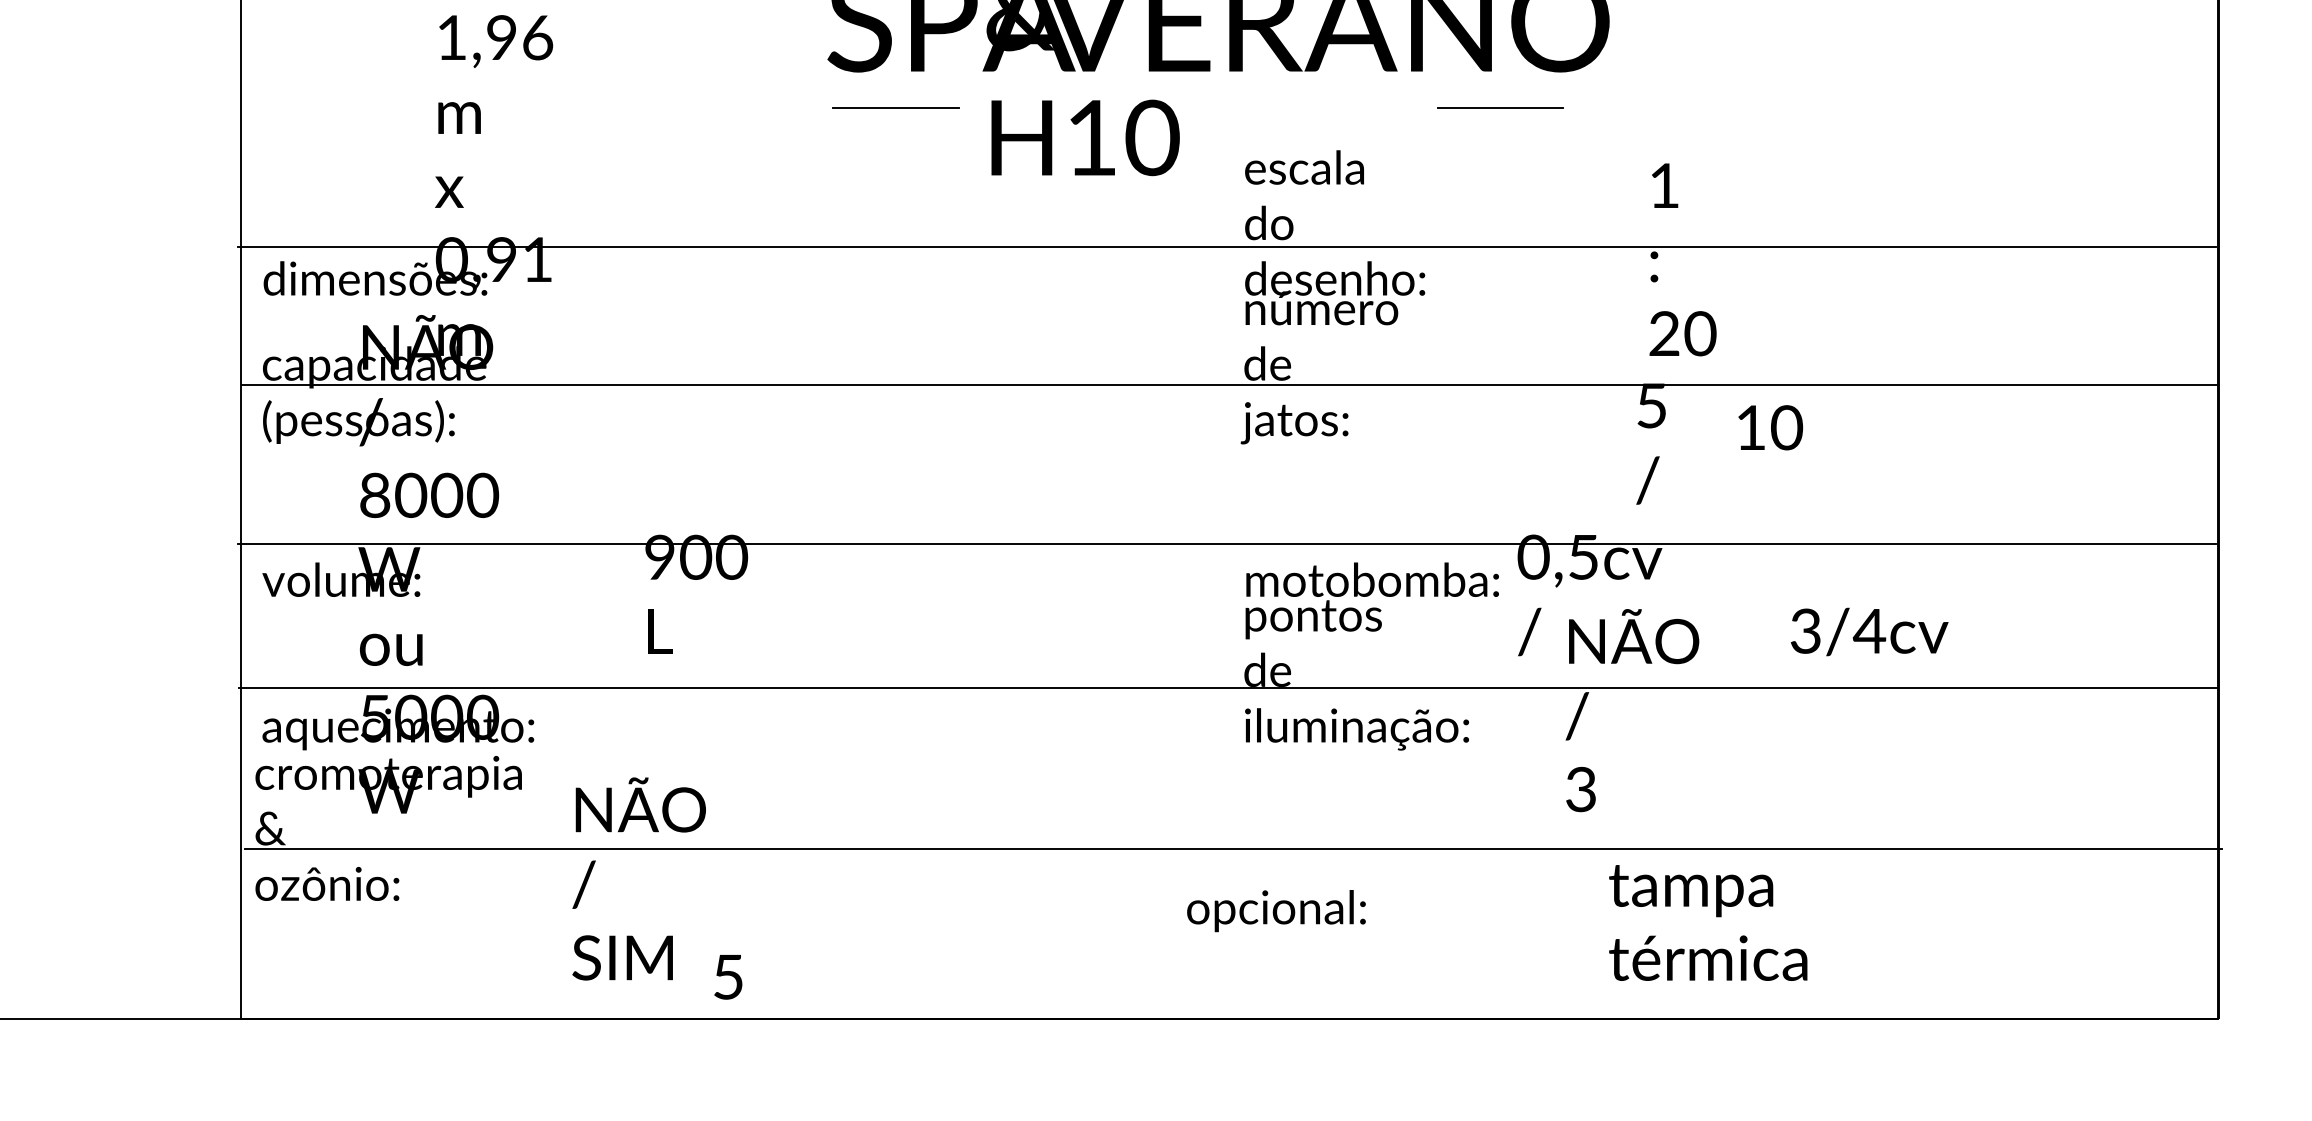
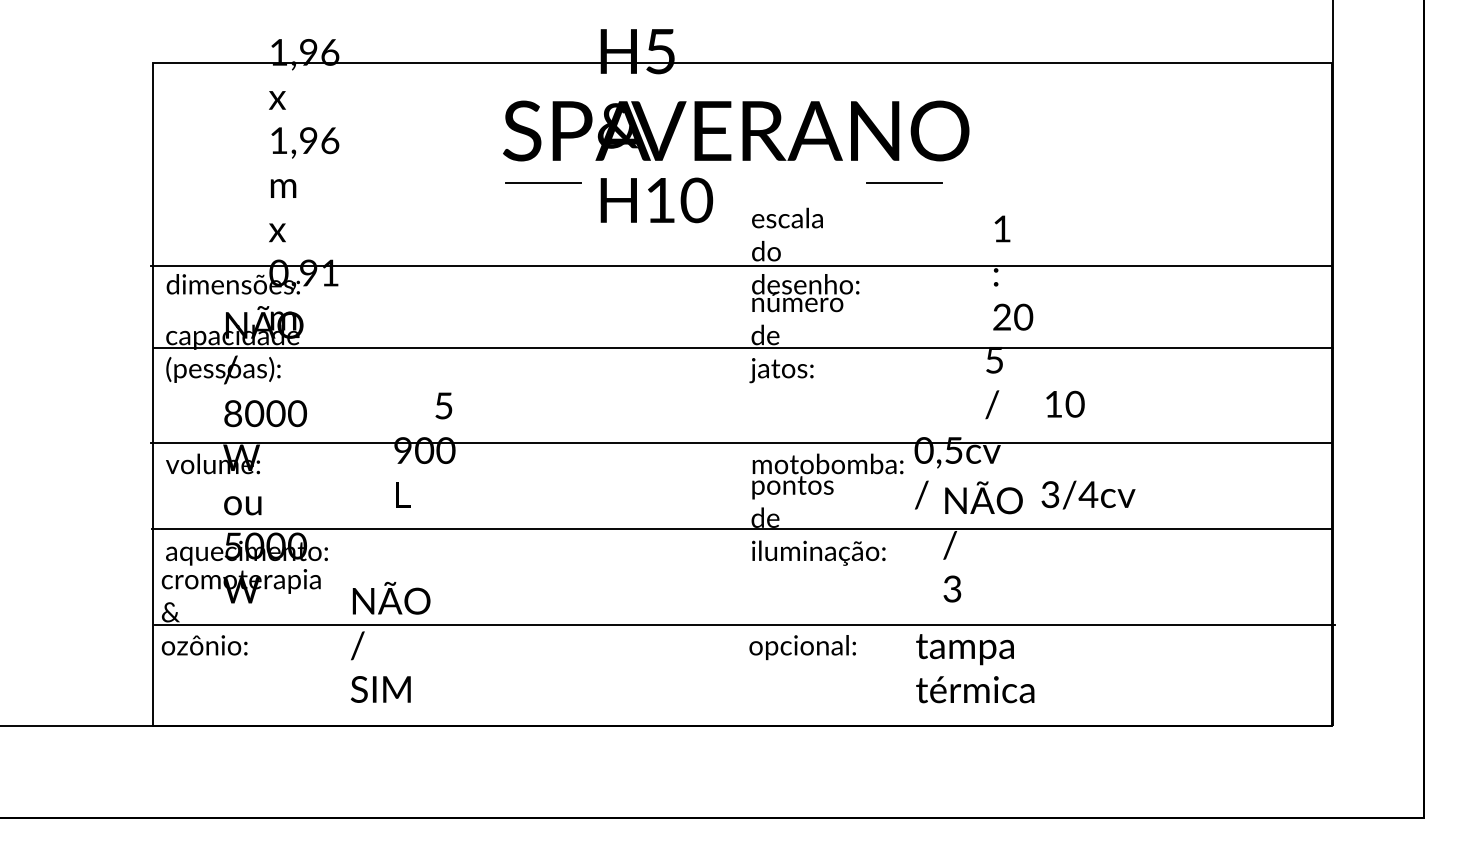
text: (1770, 426) -> (1065, 403), moved
text: (1869, 630) -> (1088, 494), moved
text: (1276, 910) -> (802, 647), moved
text: (1708, 922) -> (975, 668), moved
text: (727, 976) -> (443, 405), moved

